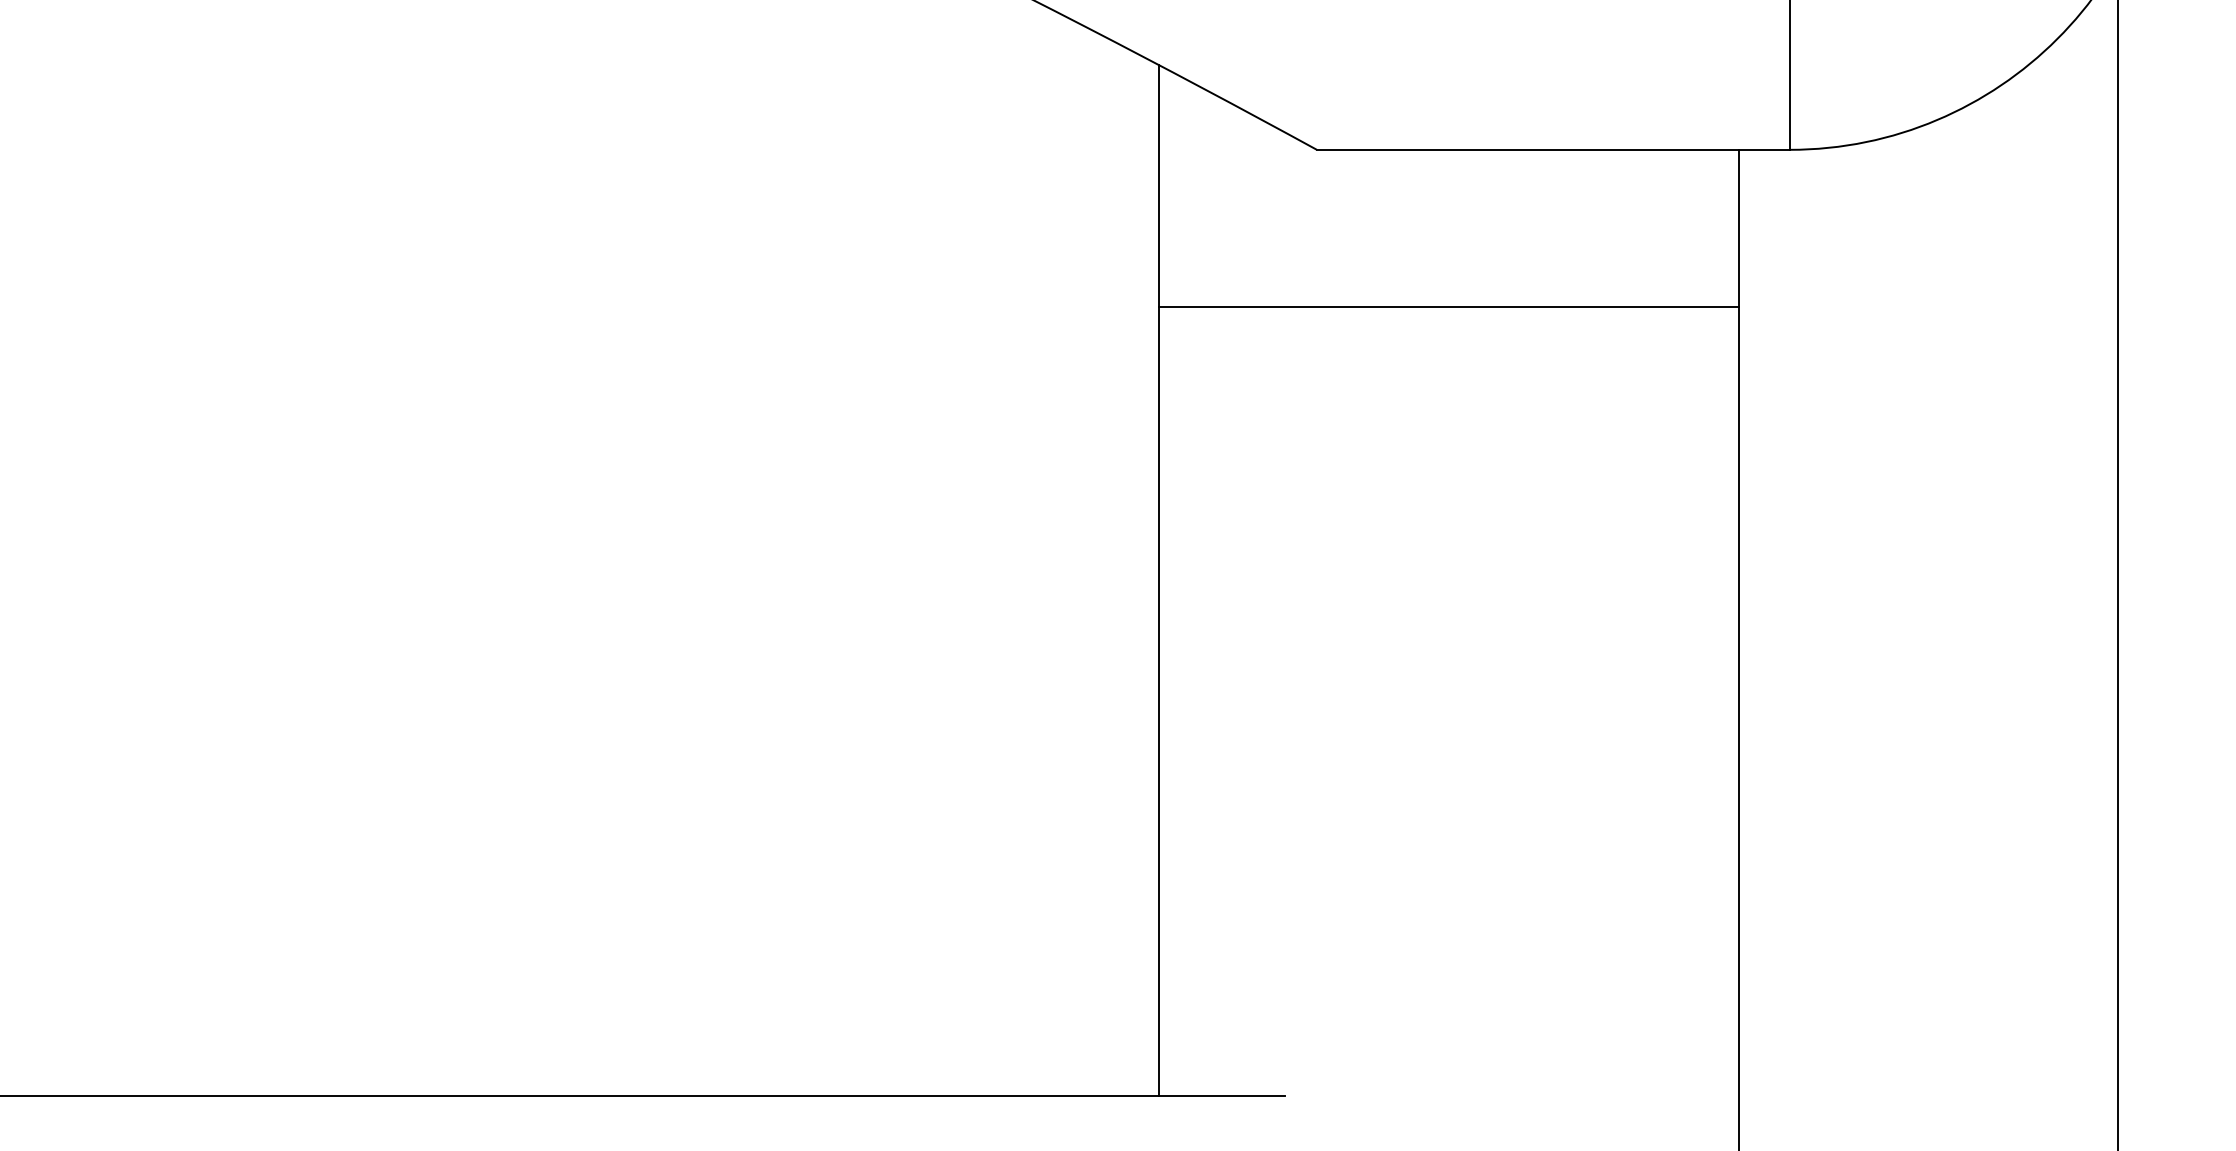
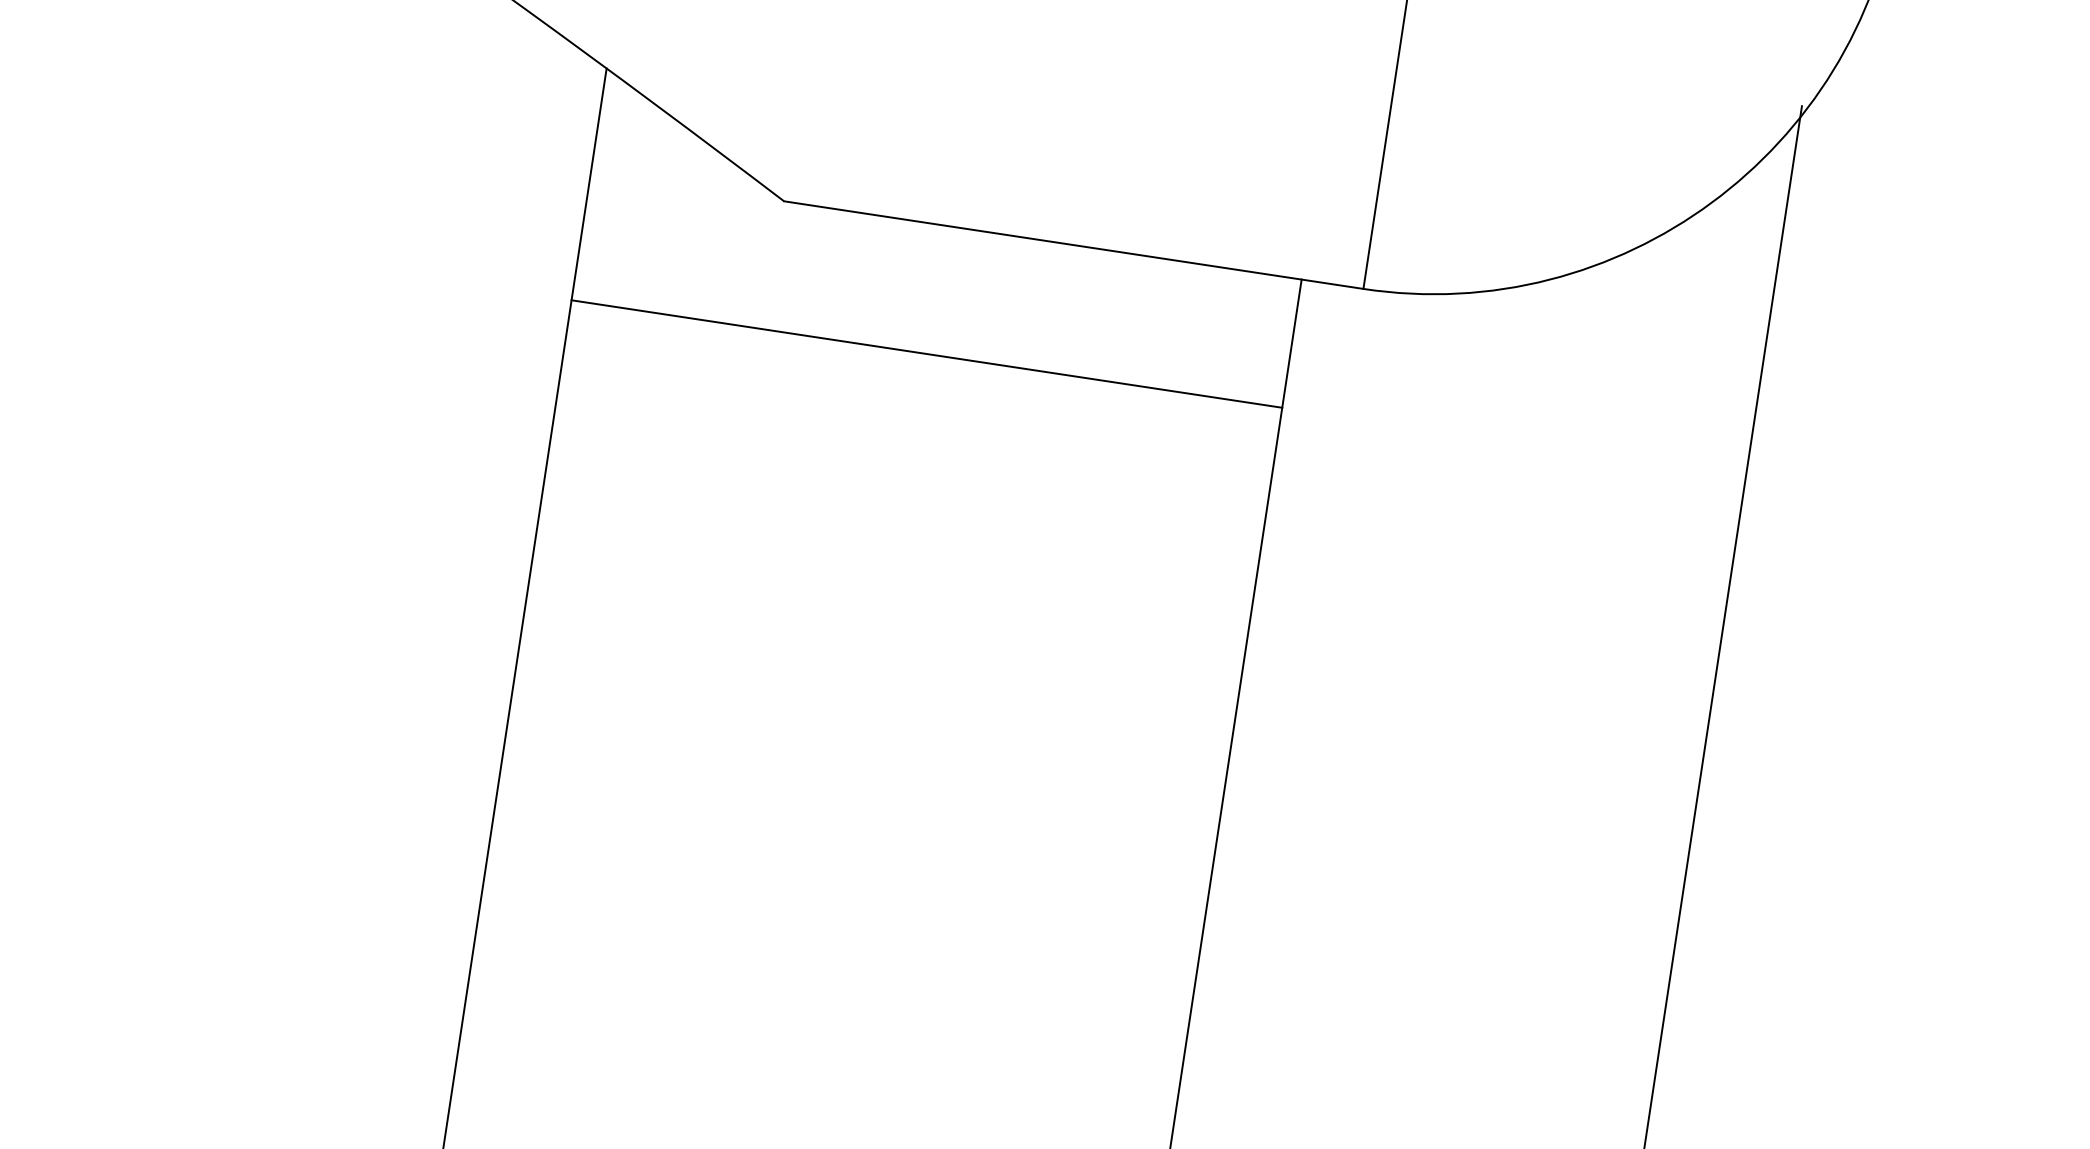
line: (1449, 307) -> (927, 354), moved

